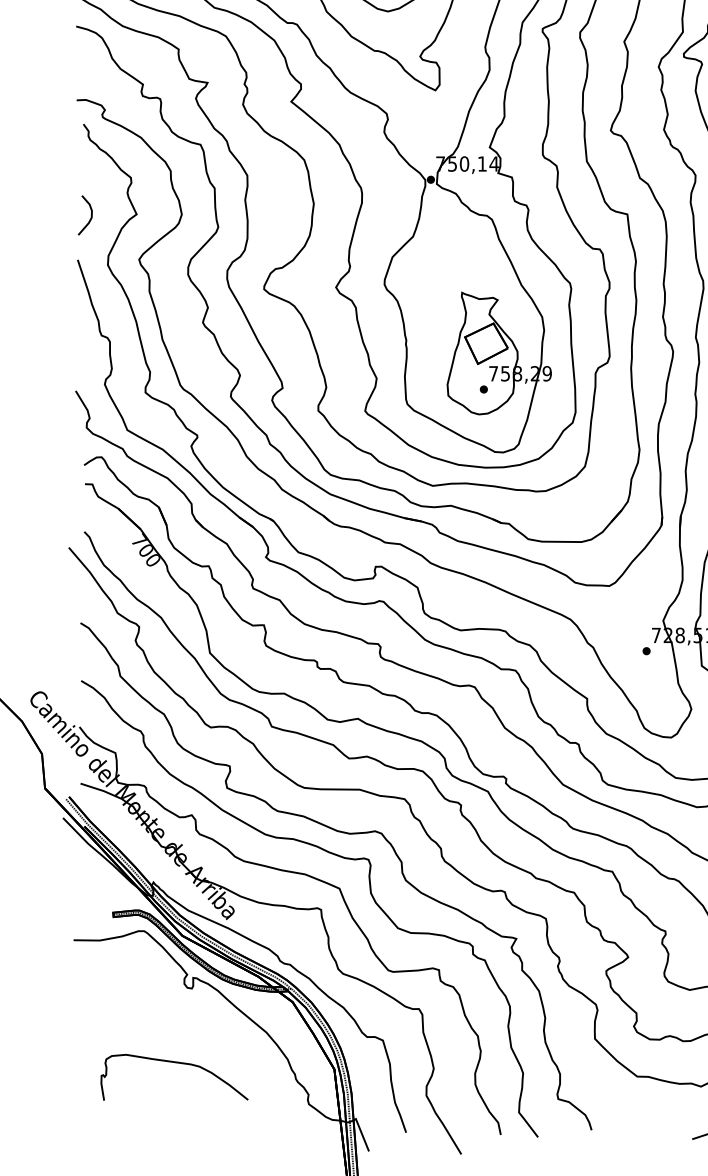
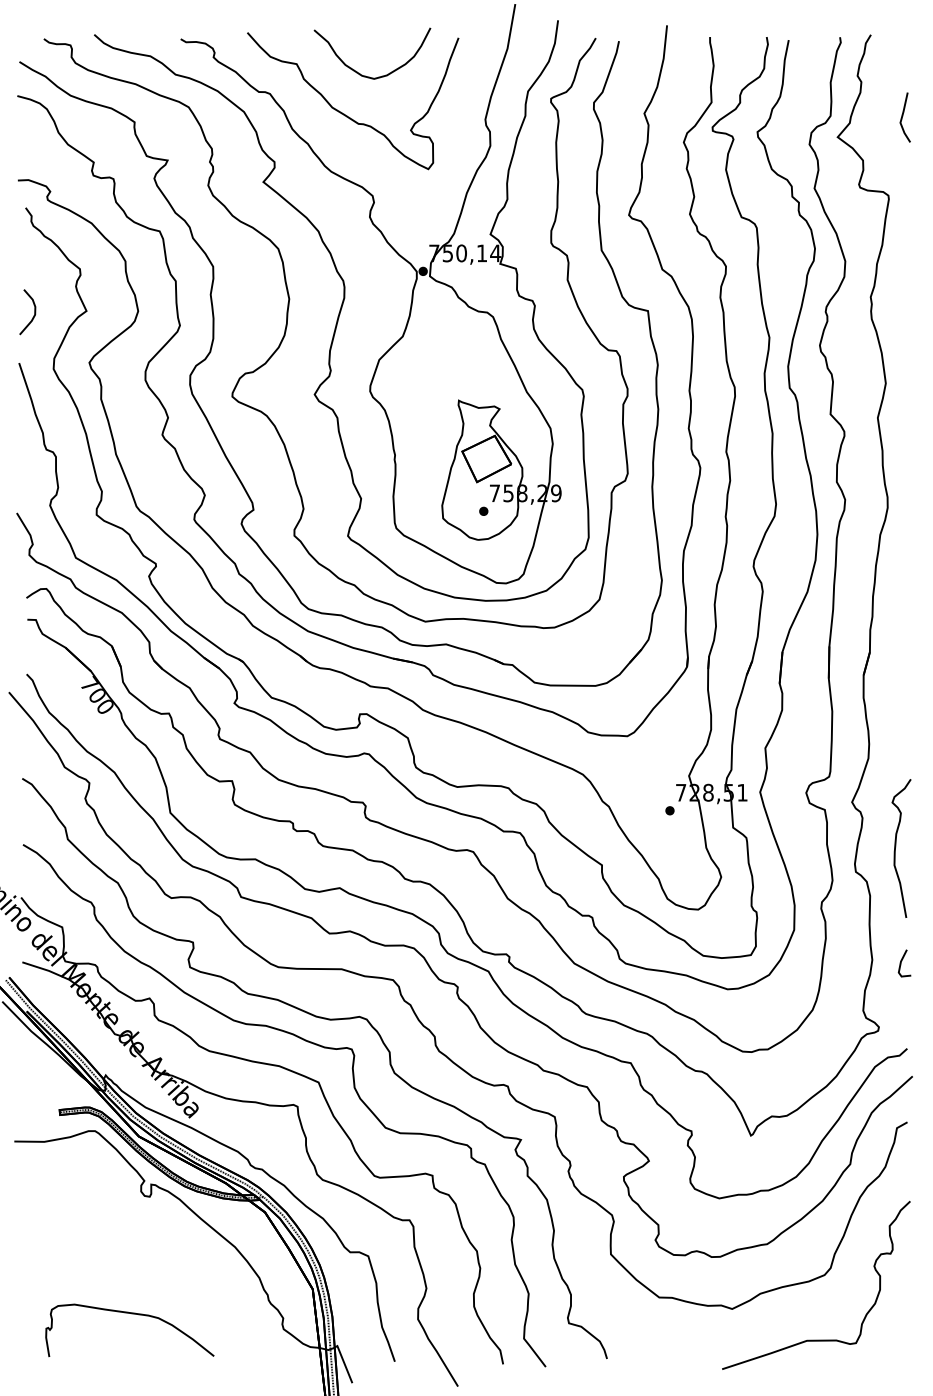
curve: (175, 1063) -> (131, 1314), moved

